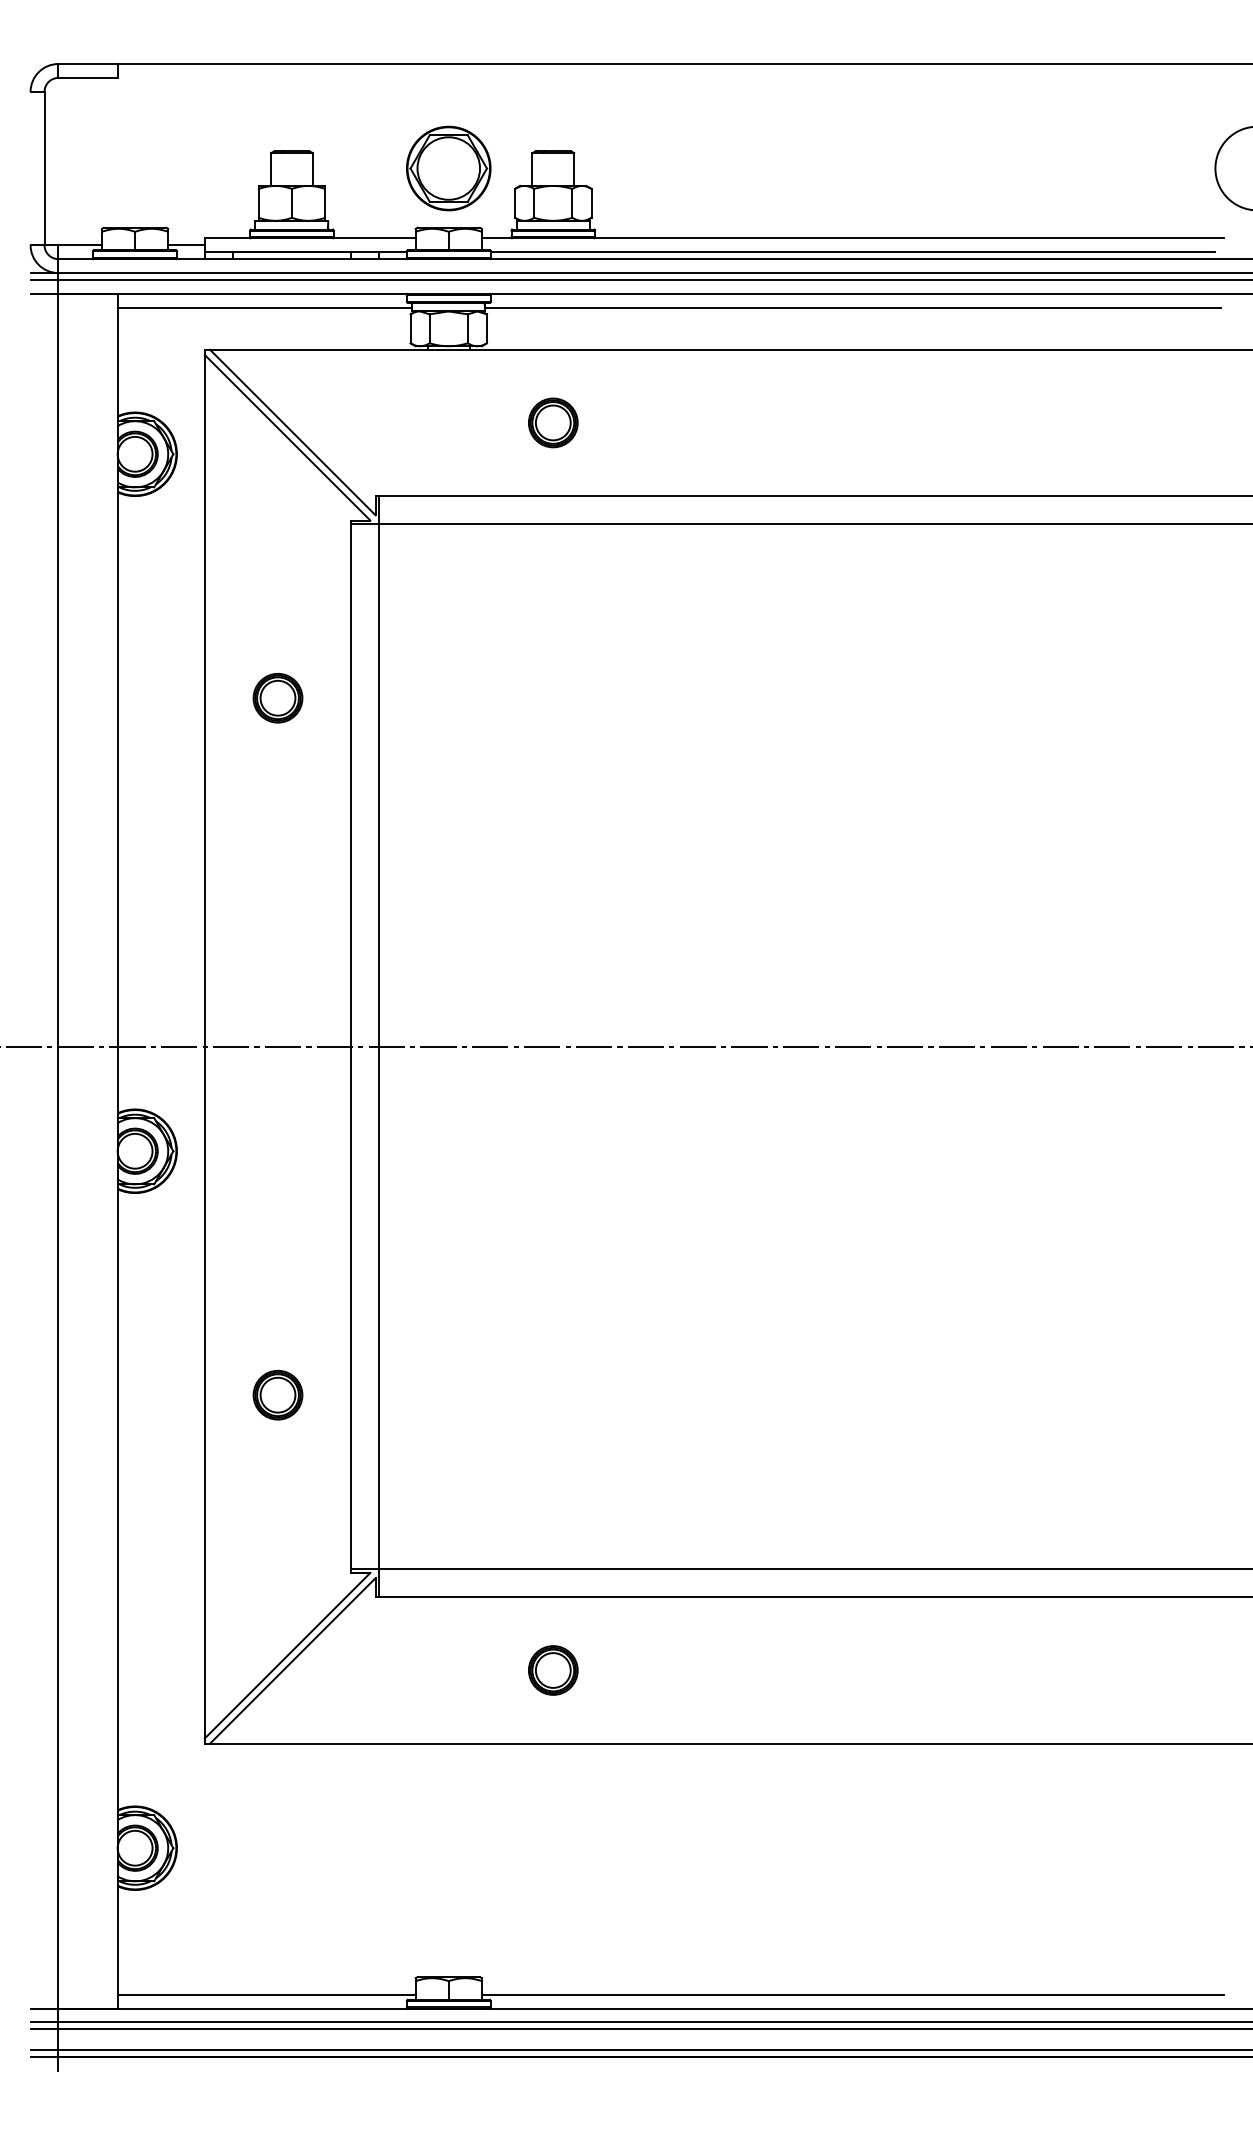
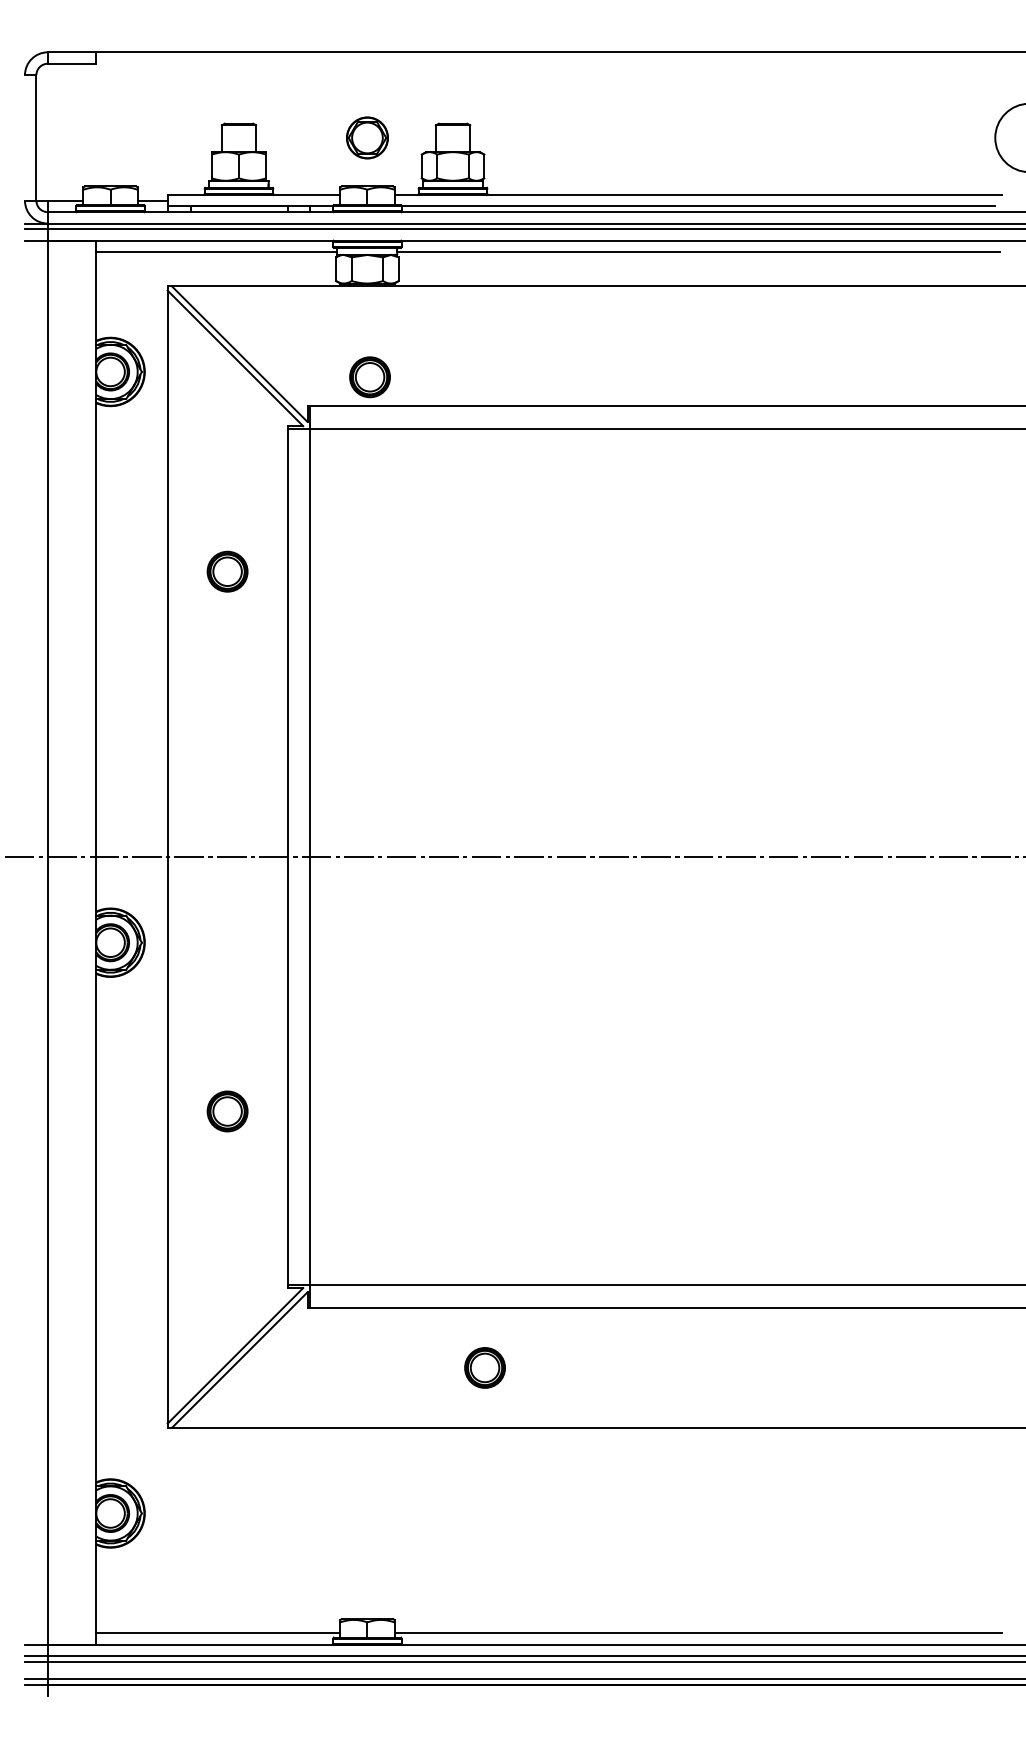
part: (448, 167) -> (367, 137), size x0.6
part: (552, 423) -> (369, 377), moved
part: (277, 1395) -> (227, 1111), moved
part: (552, 1669) -> (484, 1367), moved

